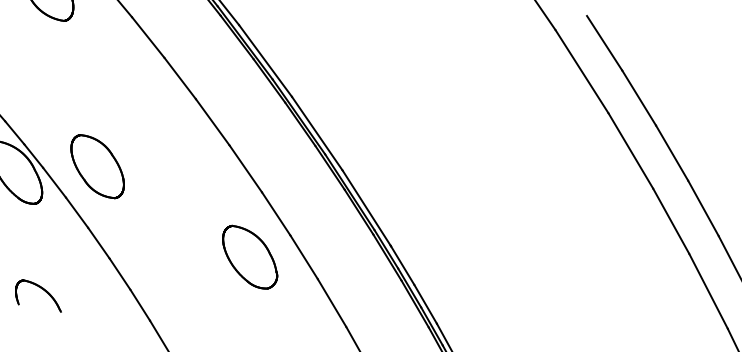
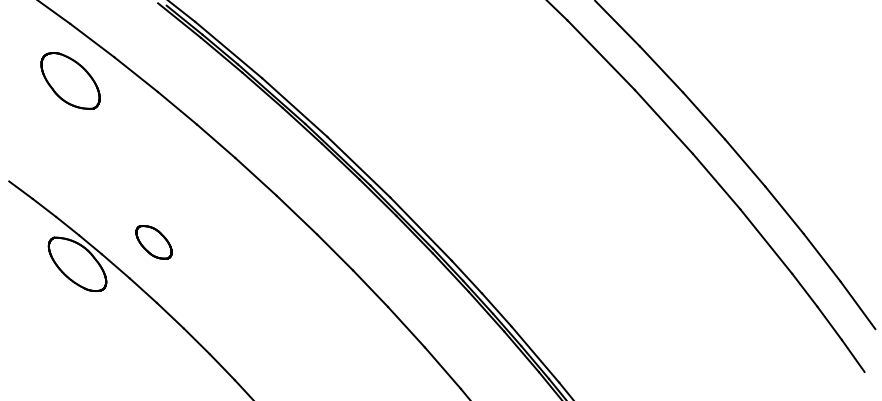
part: (97, 166) -> (153, 242), size x0.6
part: (249, 257) -> (318, 299), removed
part: (43, 290) -> (126, 372), removed

